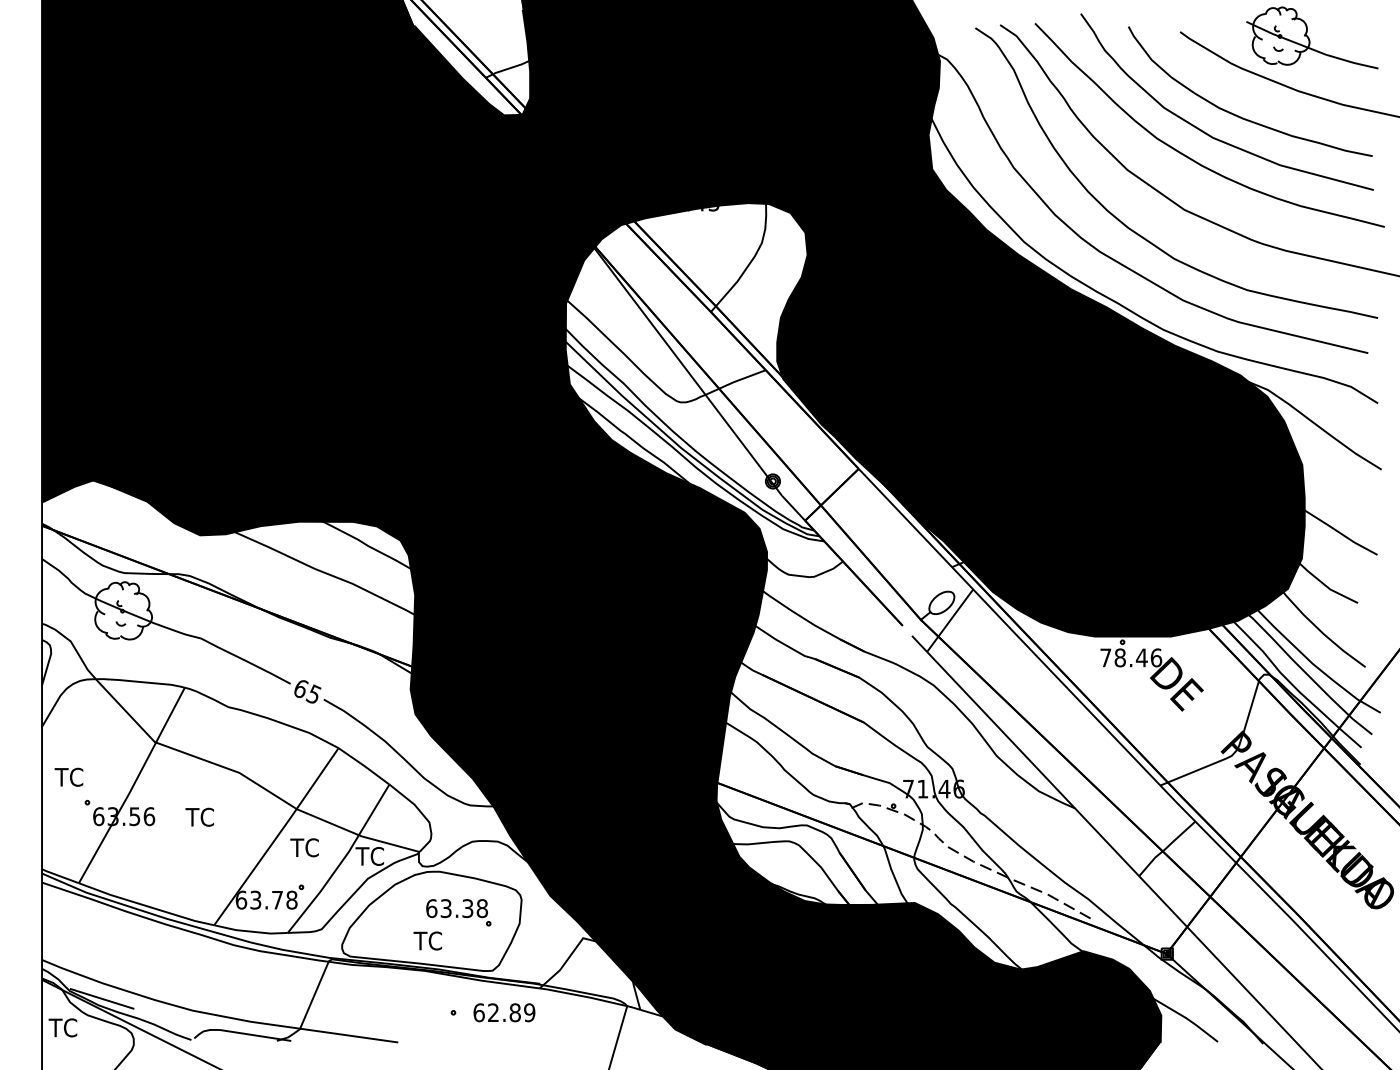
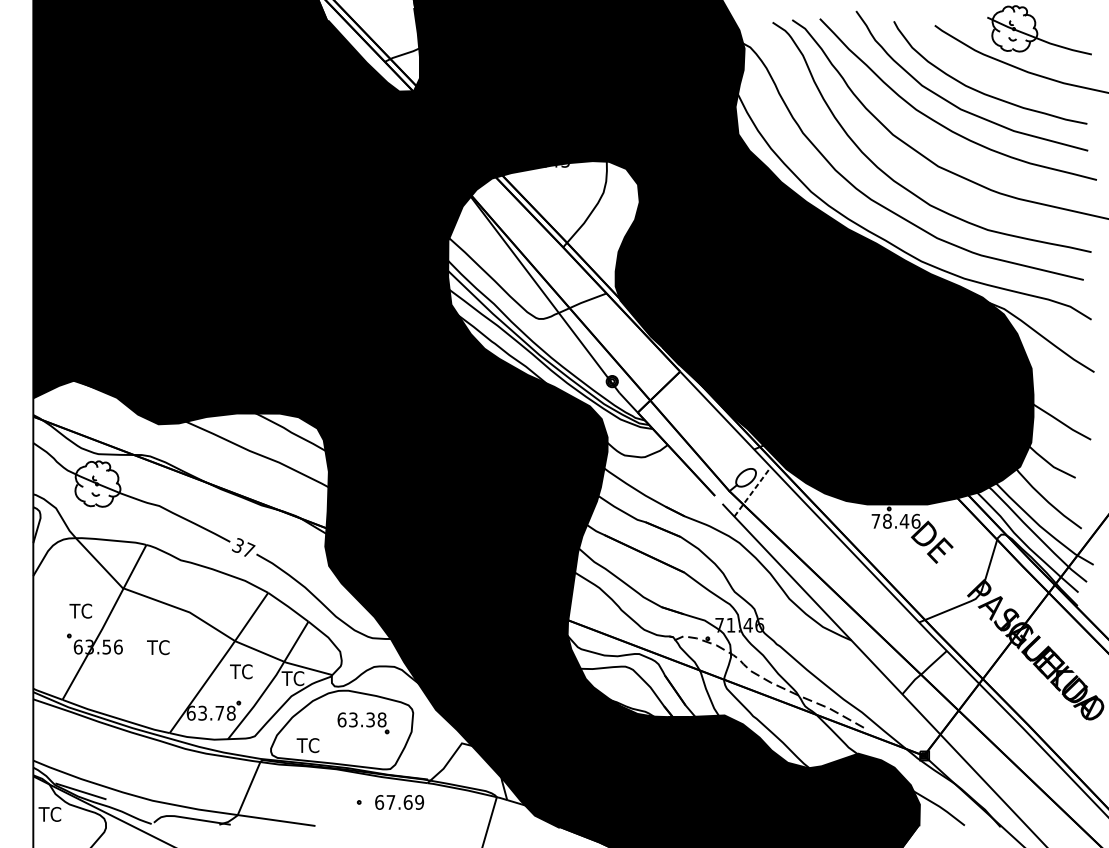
line: (950, 620) -> (752, 491), solid -> dashed
text: (307, 690) -> (243, 547), 65 -> 37
text: (68, 776) -> (80, 610), moved
text: (427, 940) -> (307, 745), moved
text: (504, 1012) -> (399, 802), 62.89 -> 67.69

